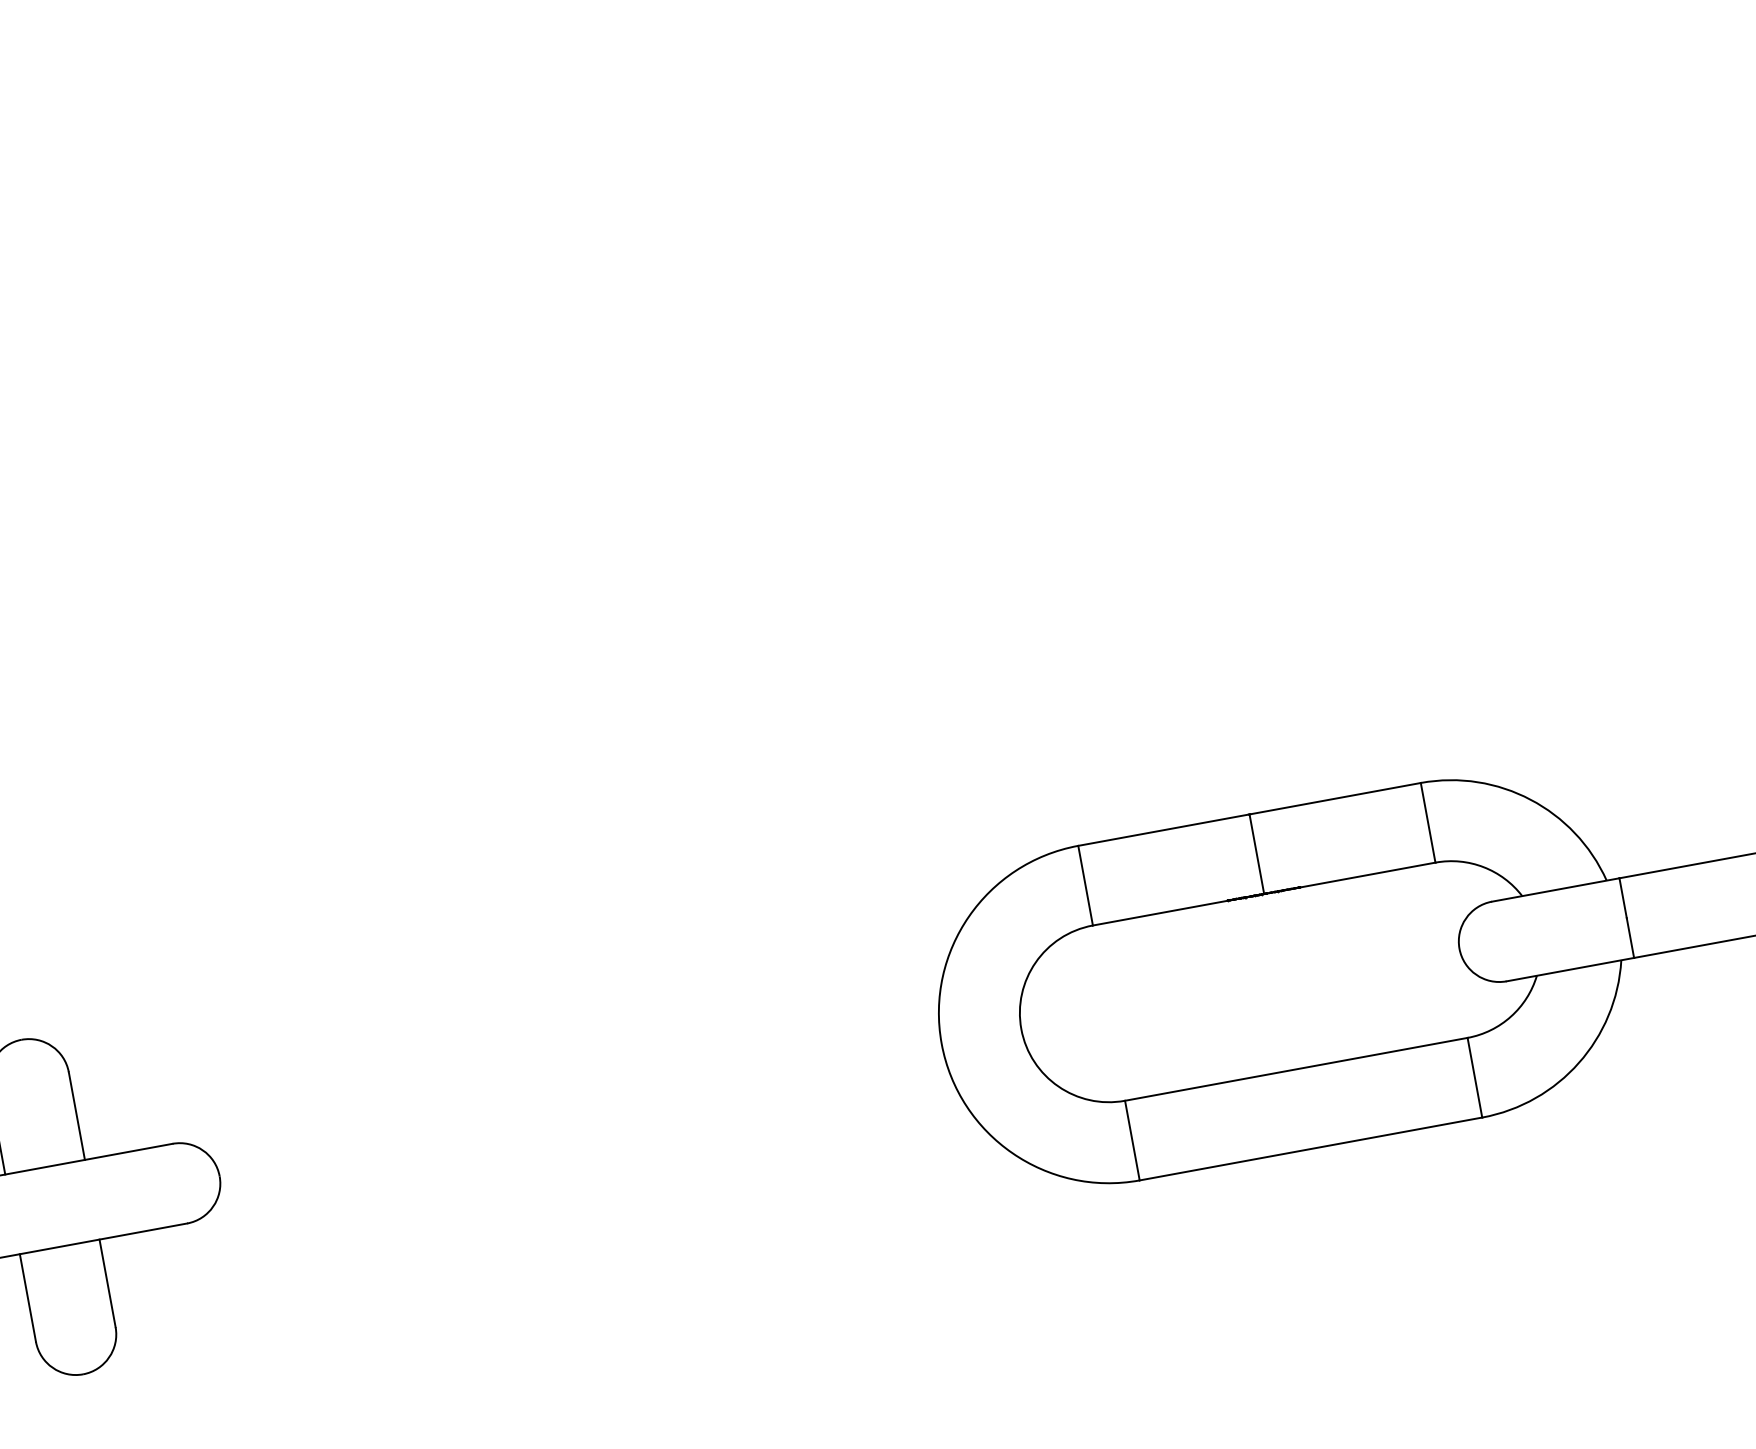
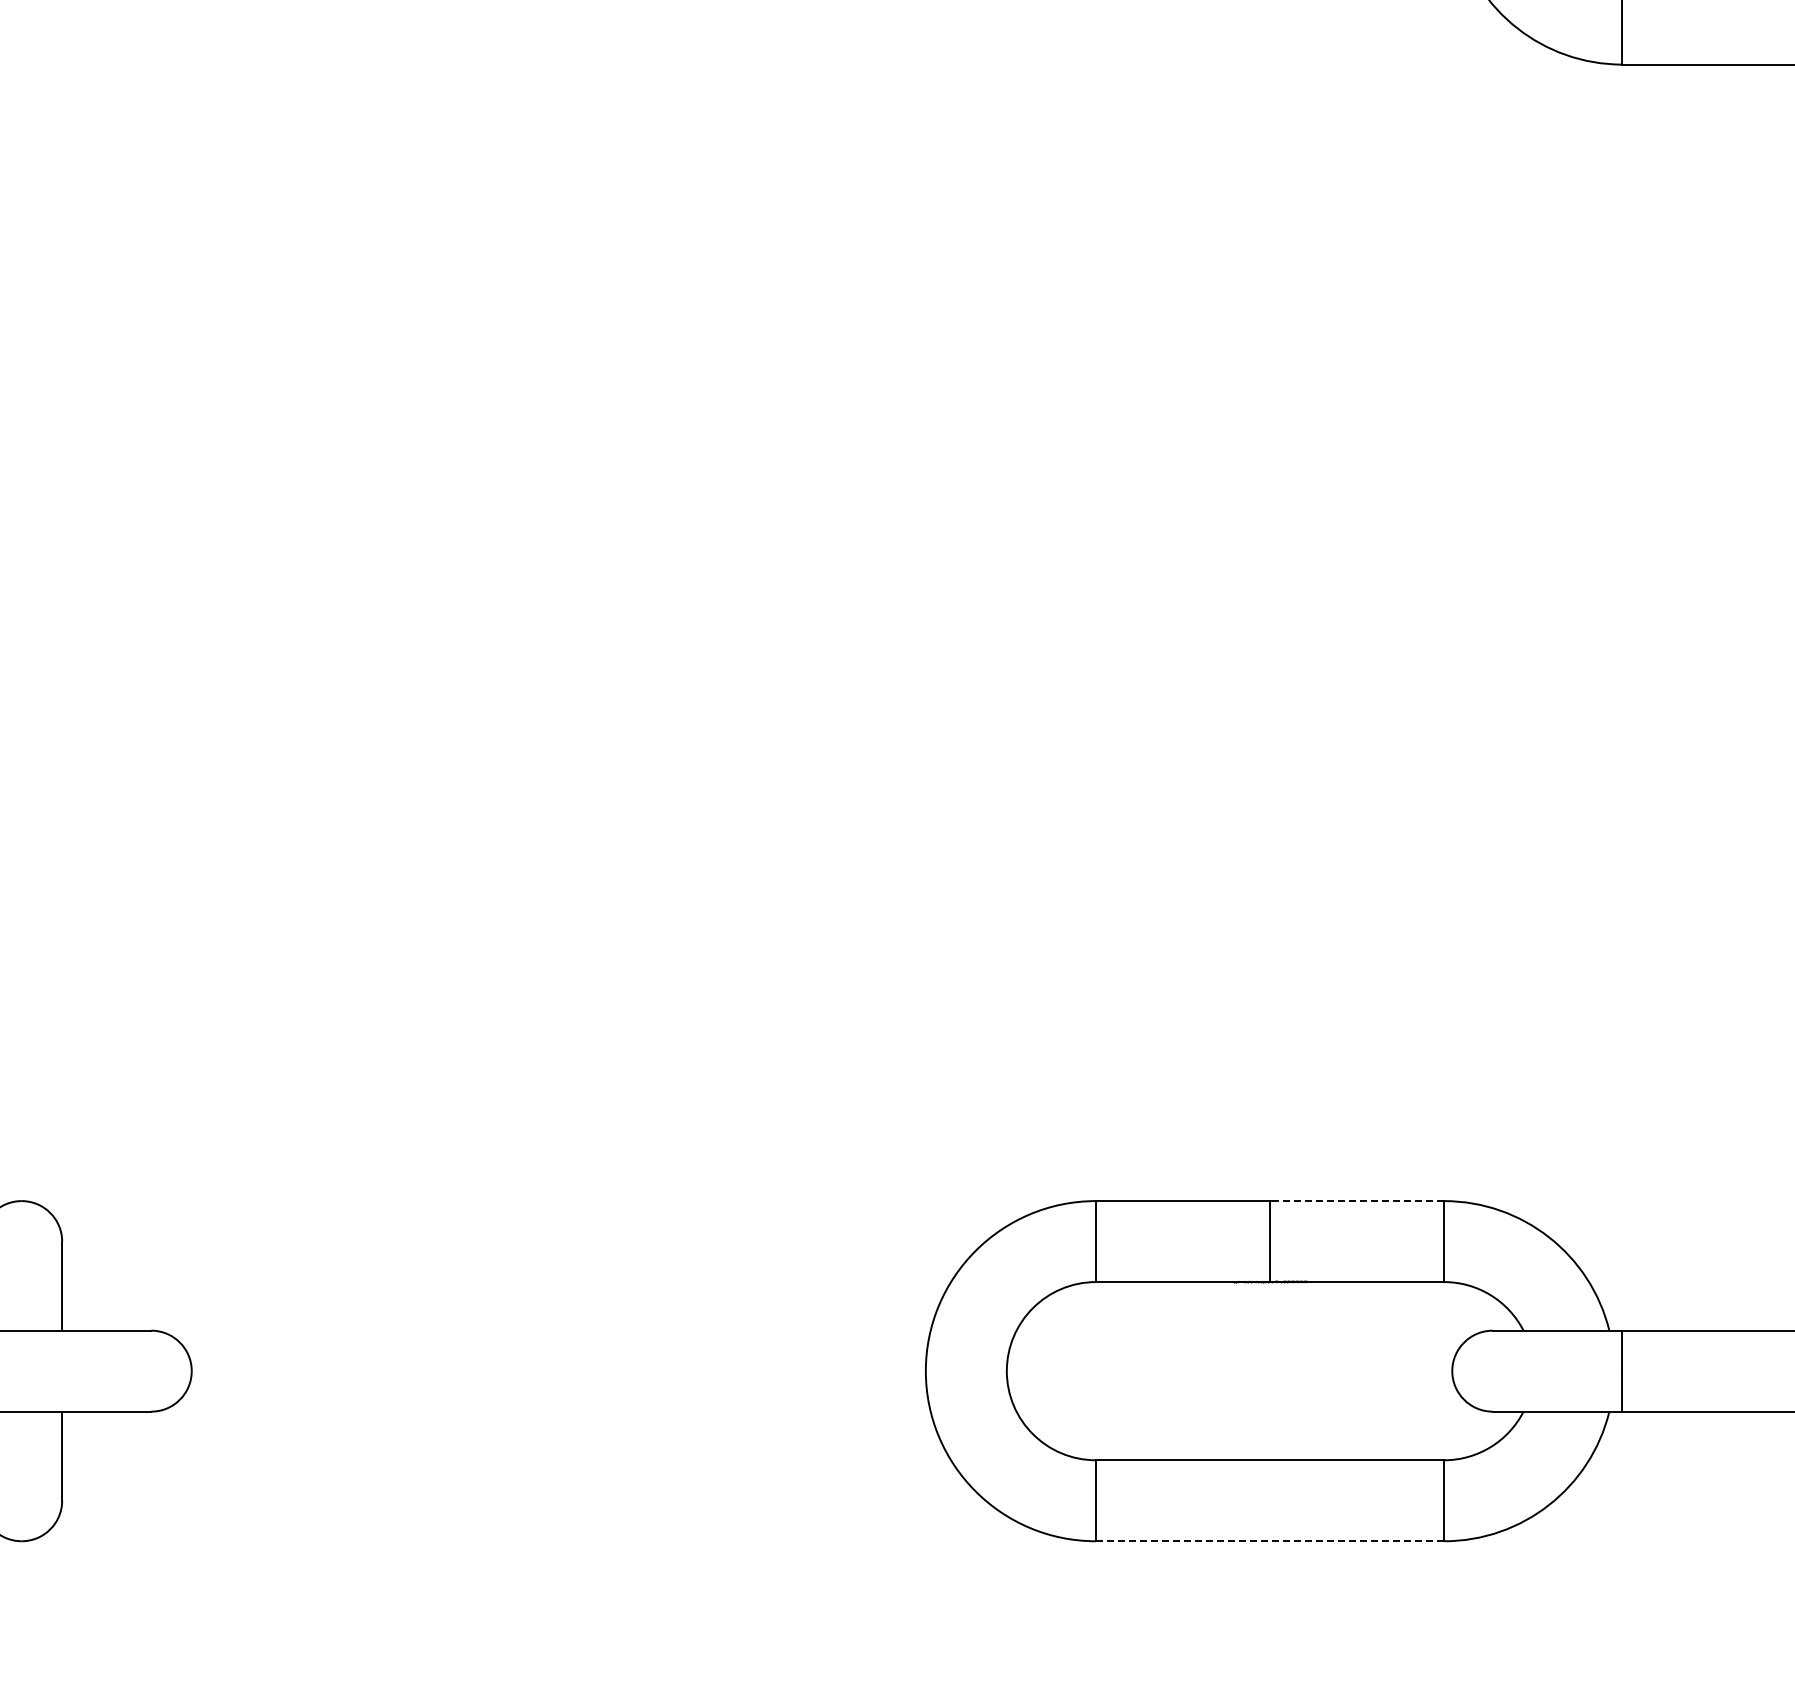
line: (1334, 799) -> (1356, 1201), solid -> dashed
line: (1311, 1149) -> (1270, 1541), solid -> dashed

